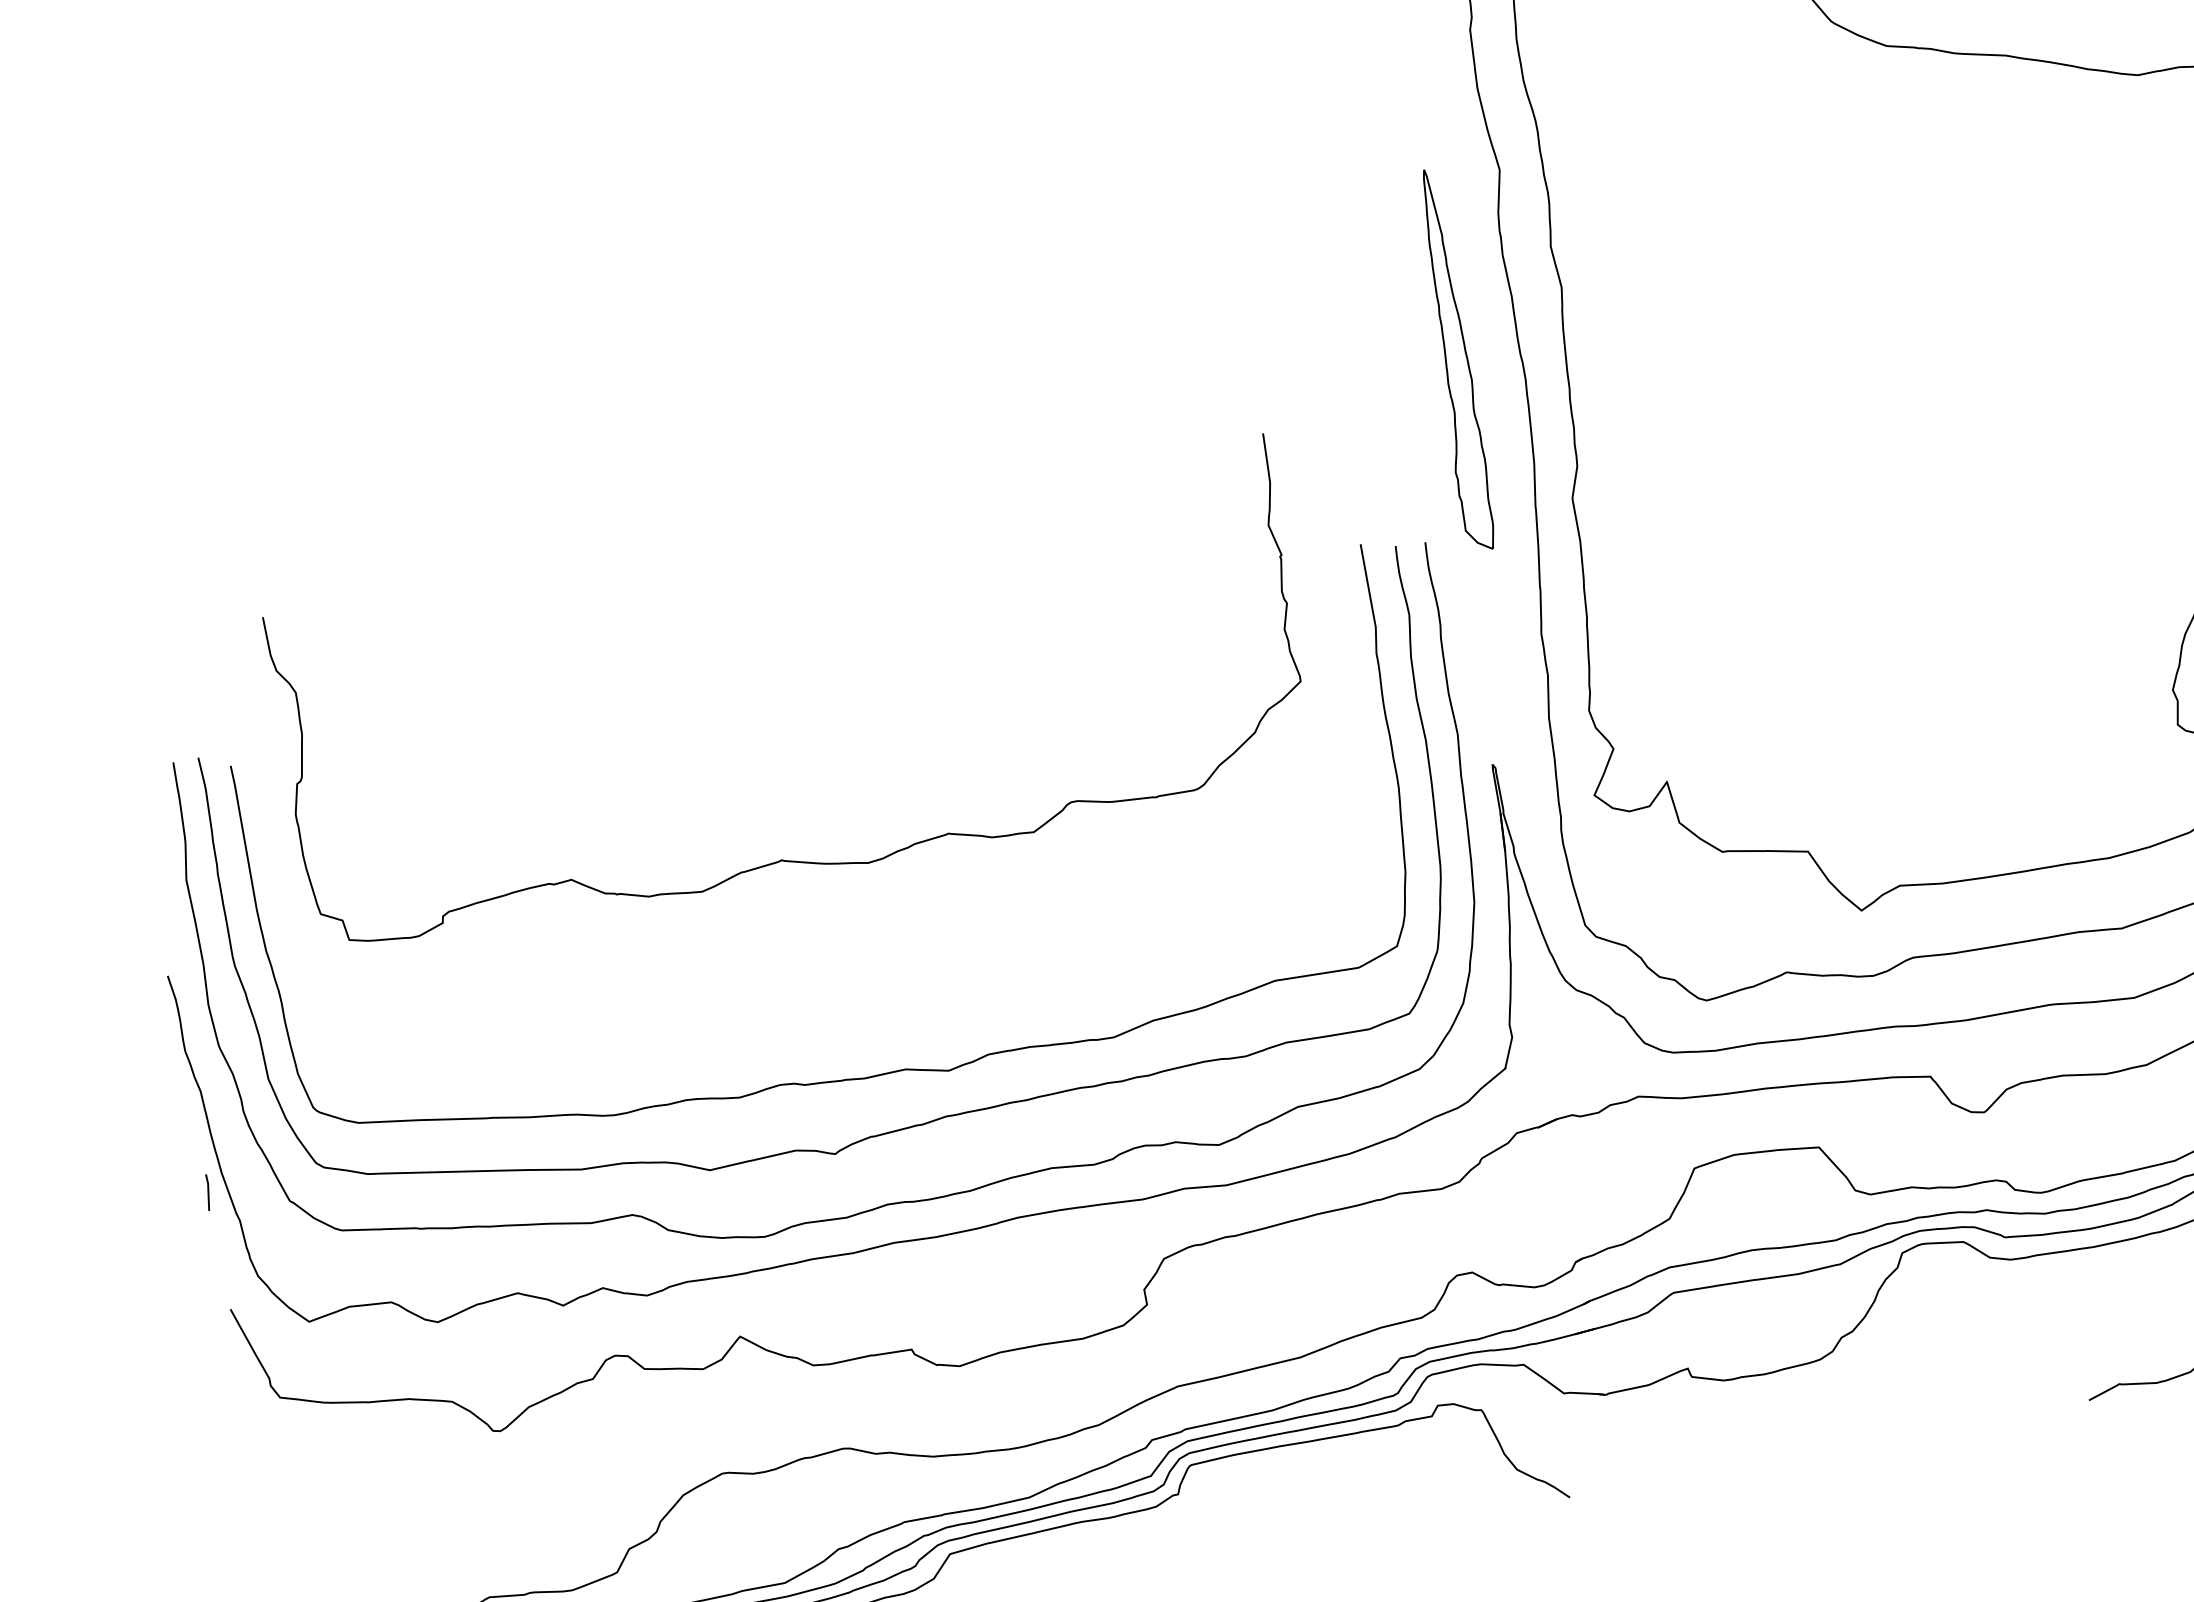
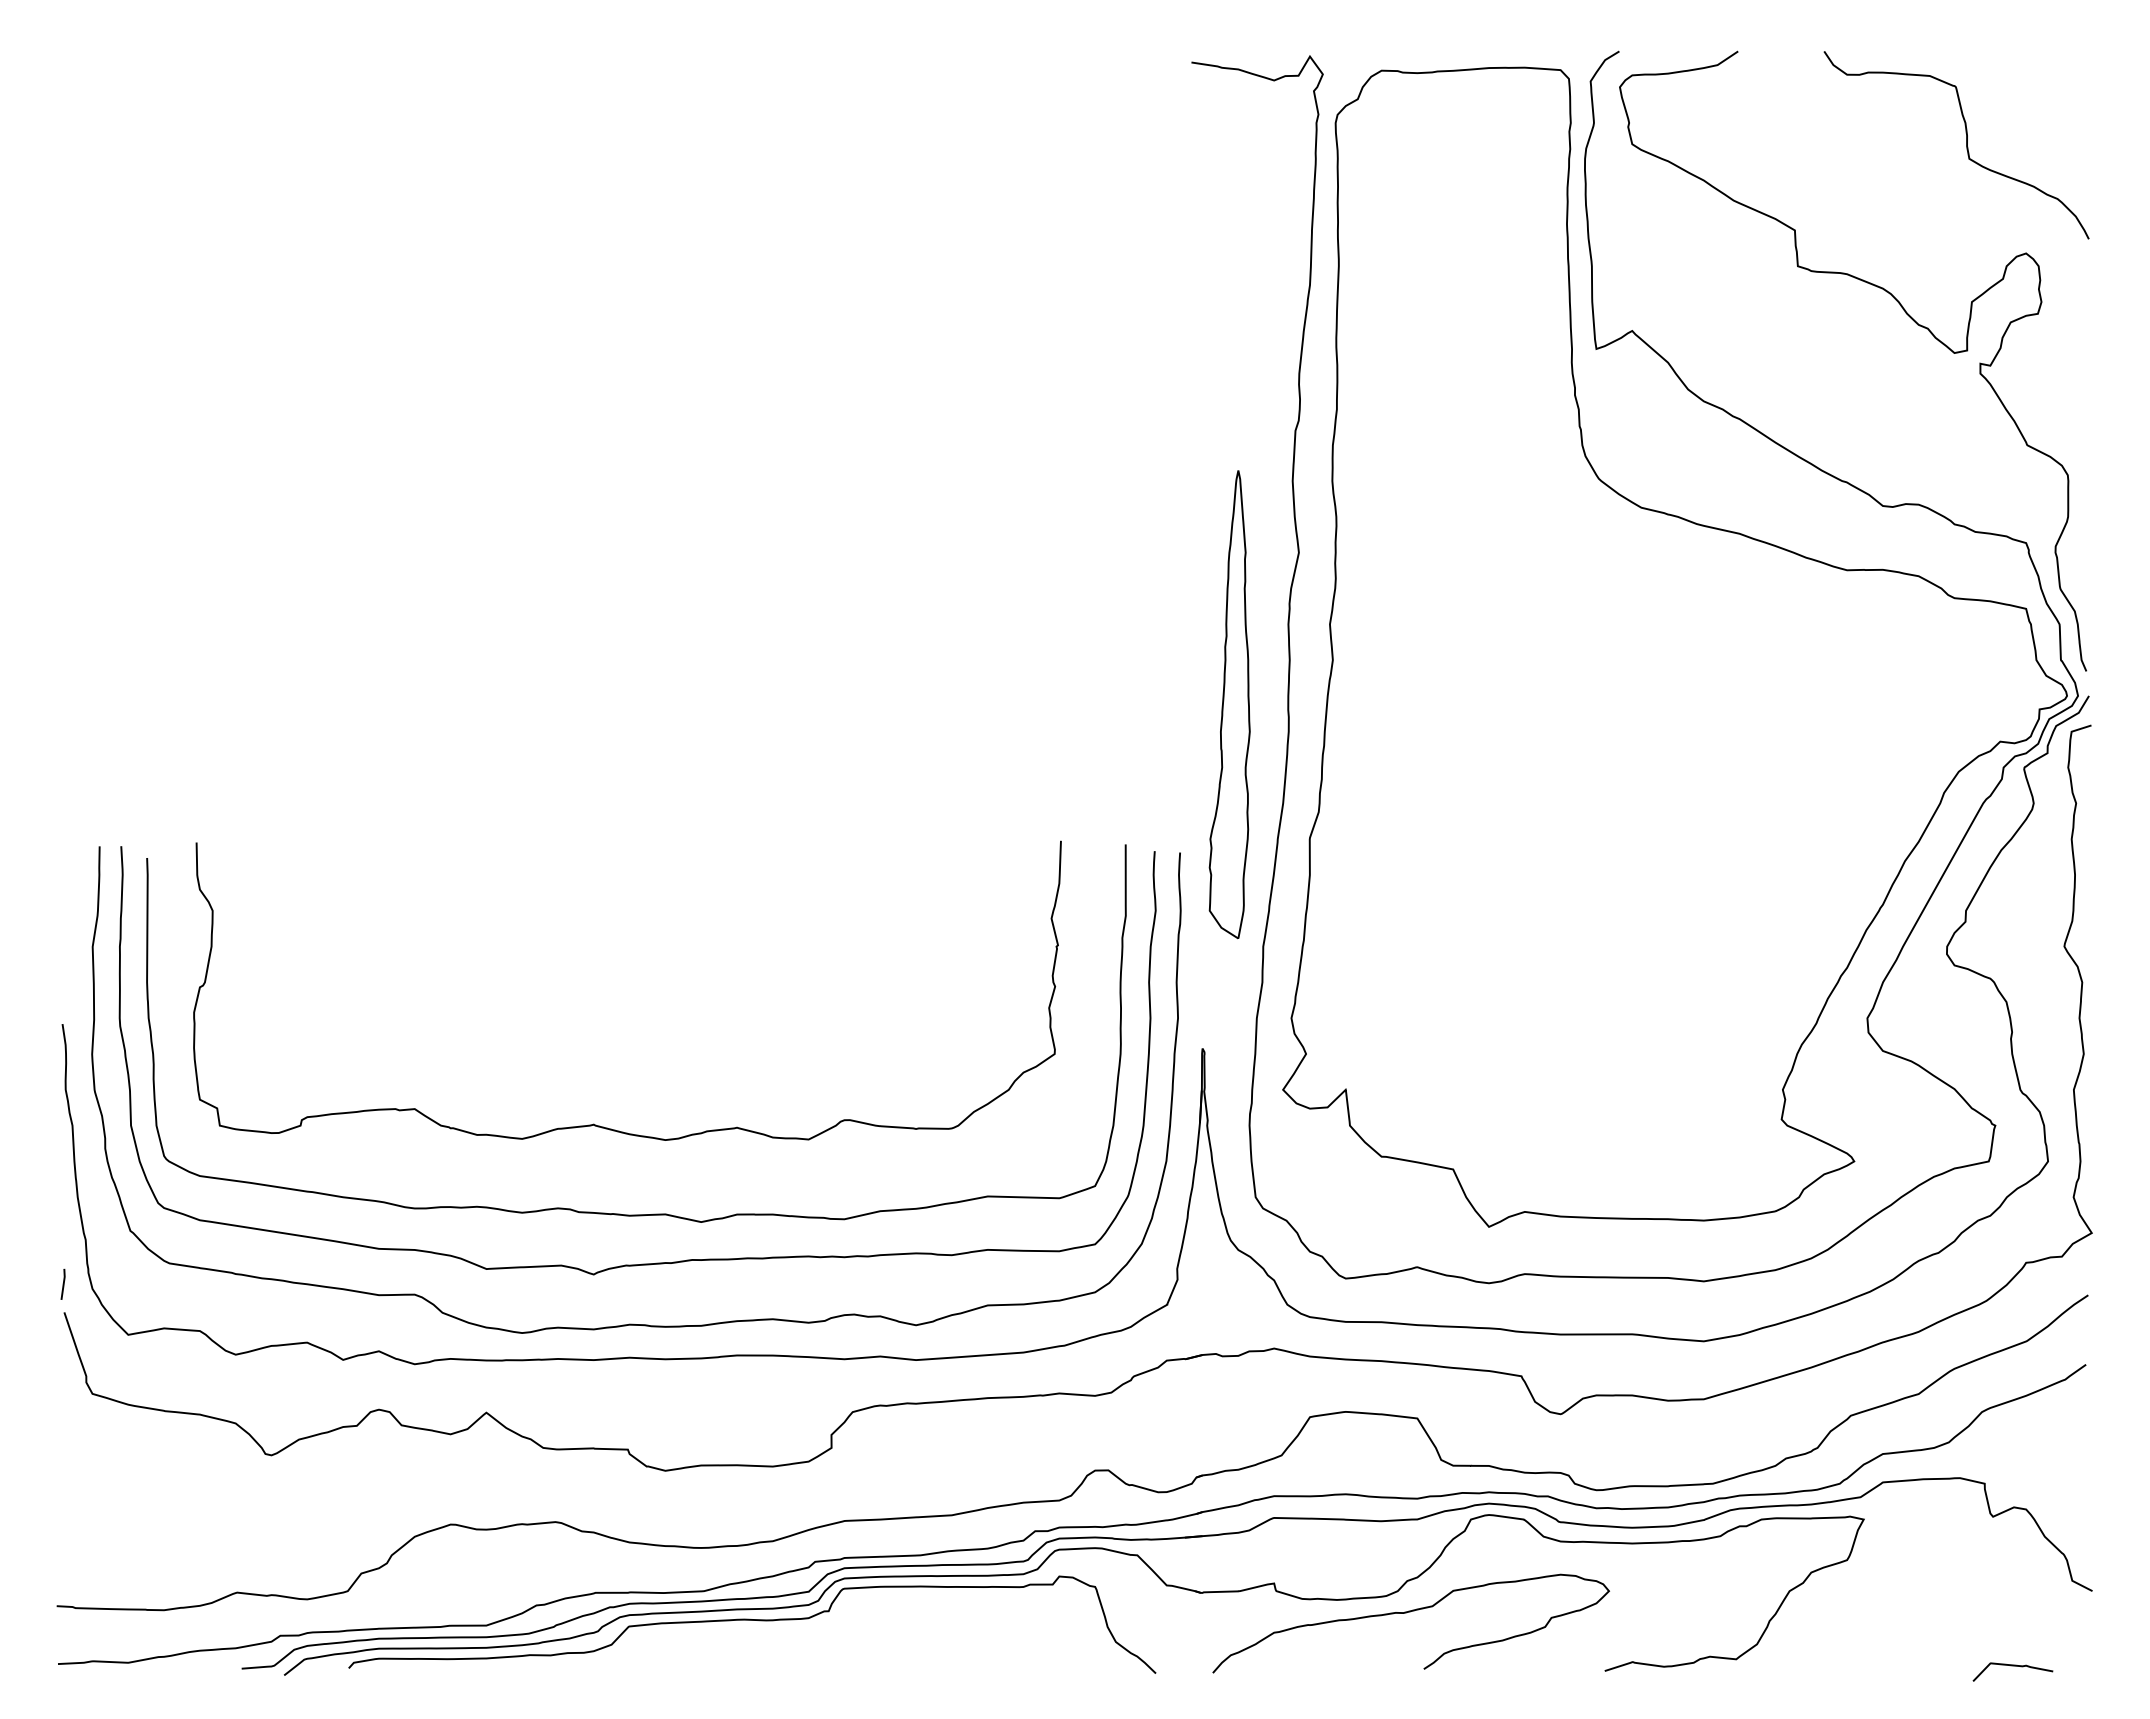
part: (1451, 360) -> (1229, 704), size x1.43
curve: (781, 858) -> (593, 1123), moved
line: (206, 1191) -> (62, 1283), moved
curve: (1847, 1375) -> (1406, 1613), added

